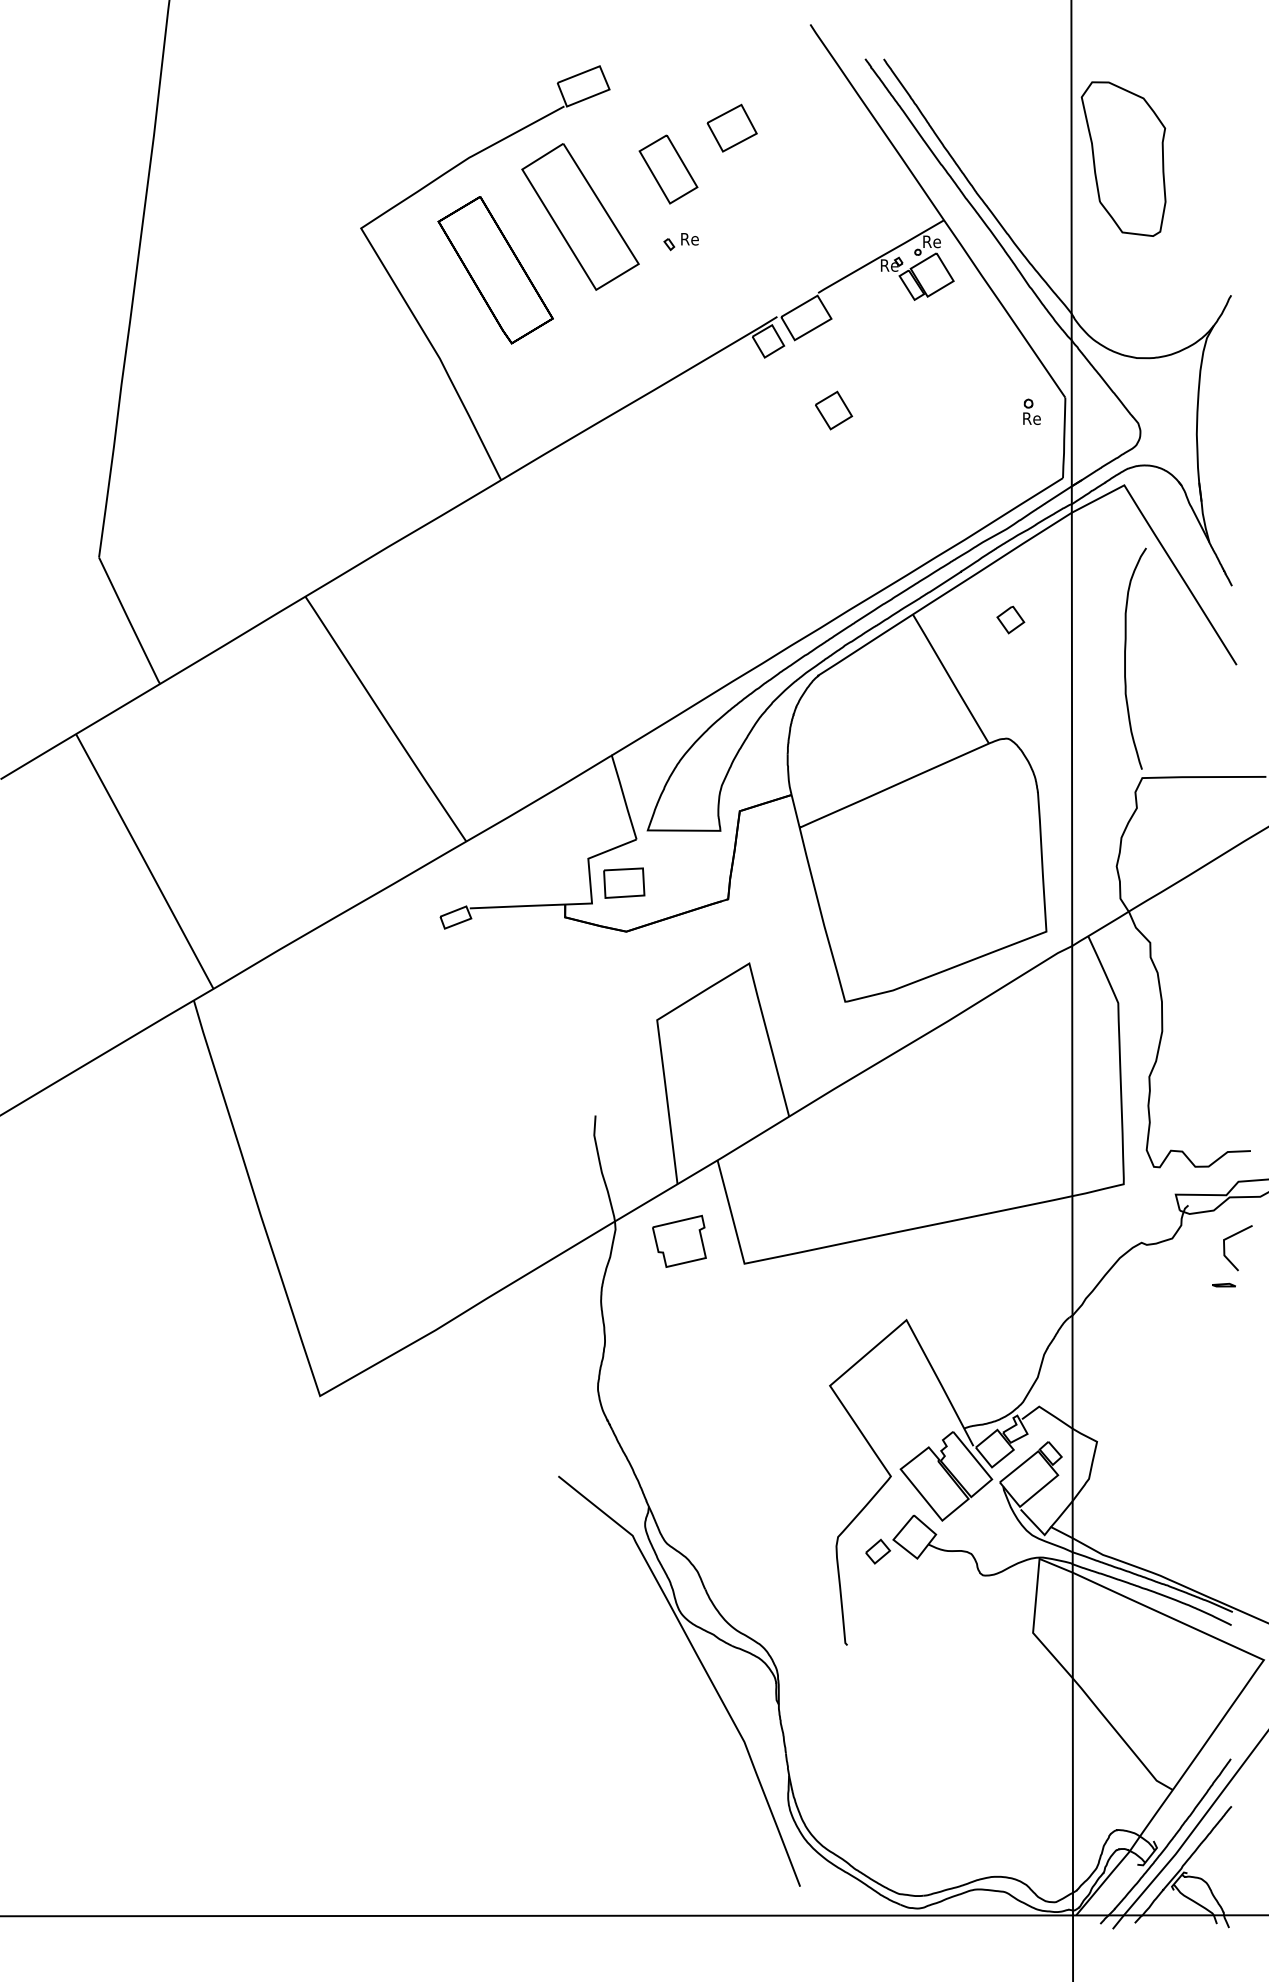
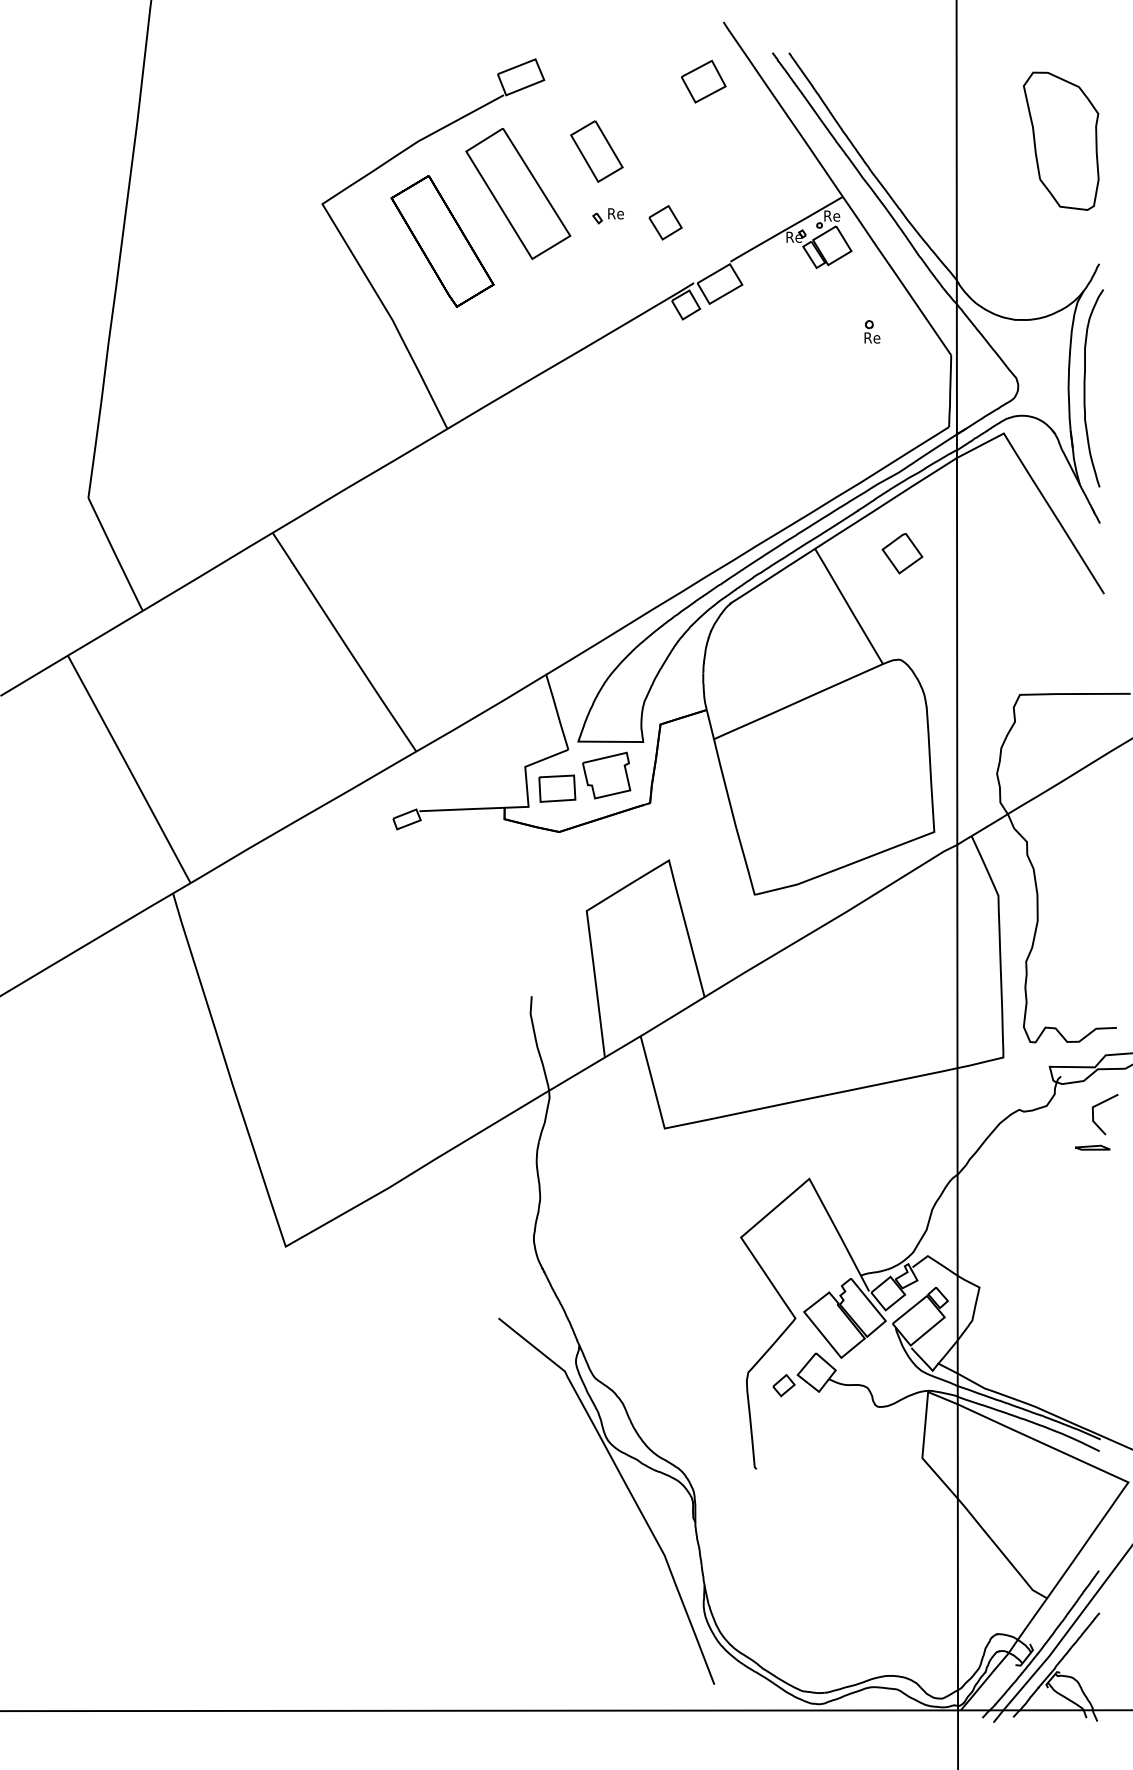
part: (731, 128) -> (703, 81), moved
part: (1123, 158) -> (1061, 140), moved
part: (833, 410) -> (665, 222), moved
part: (1032, 411) -> (872, 331), moved
part: (1010, 619) -> (902, 553), size x1.67
curve: (1126, 658) -> (1085, 388), moved
part: (679, 1241) -> (606, 775), moved
part: (1223, 1285) -> (1092, 1147), size x1.67

